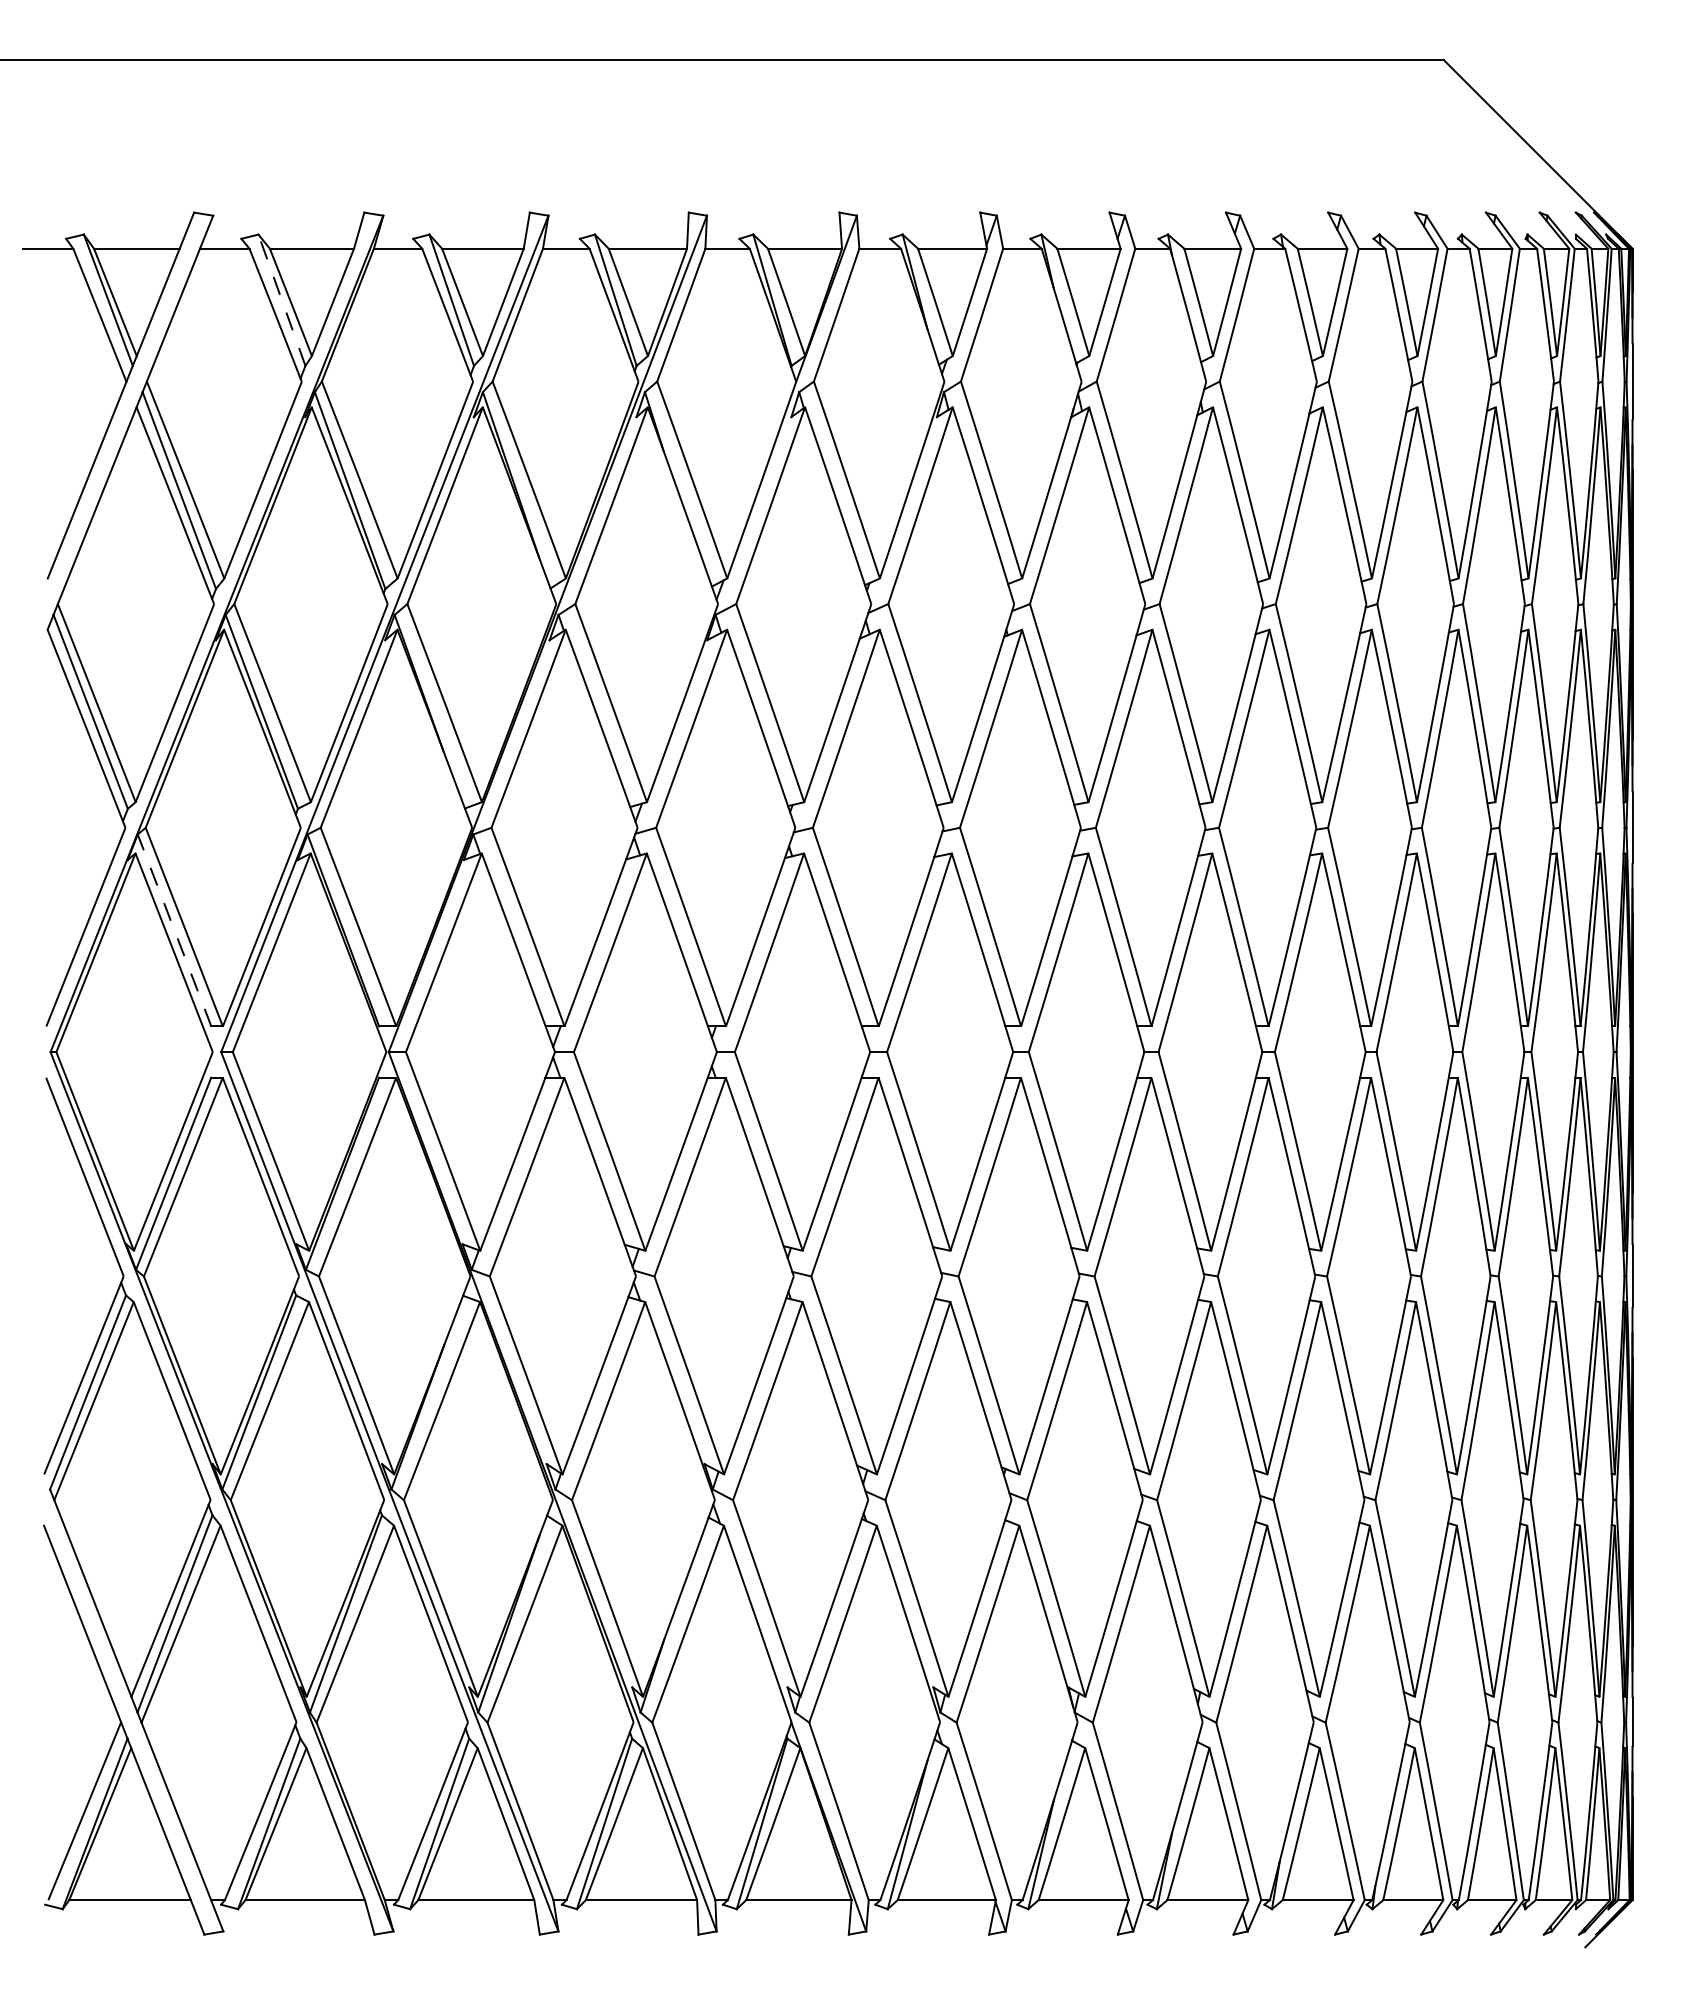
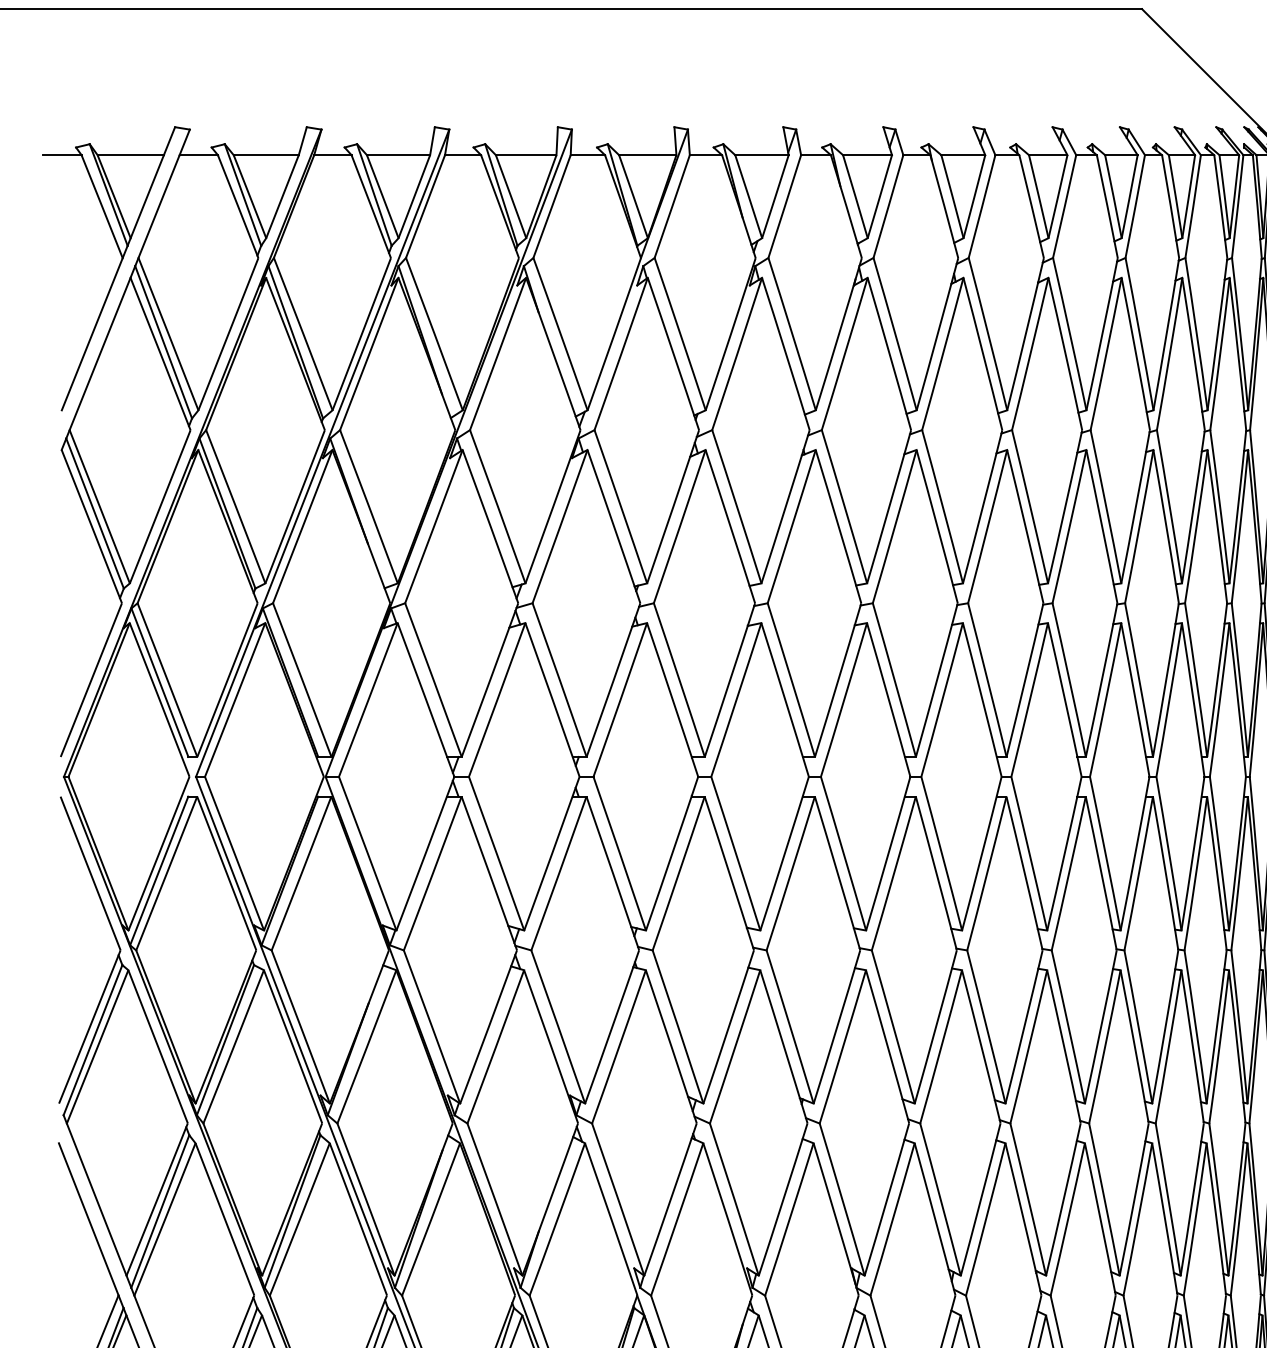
line: (281, 300) -> (242, 195), dashed -> solid
line: (174, 930) -> (159, 682), dashed -> solid

